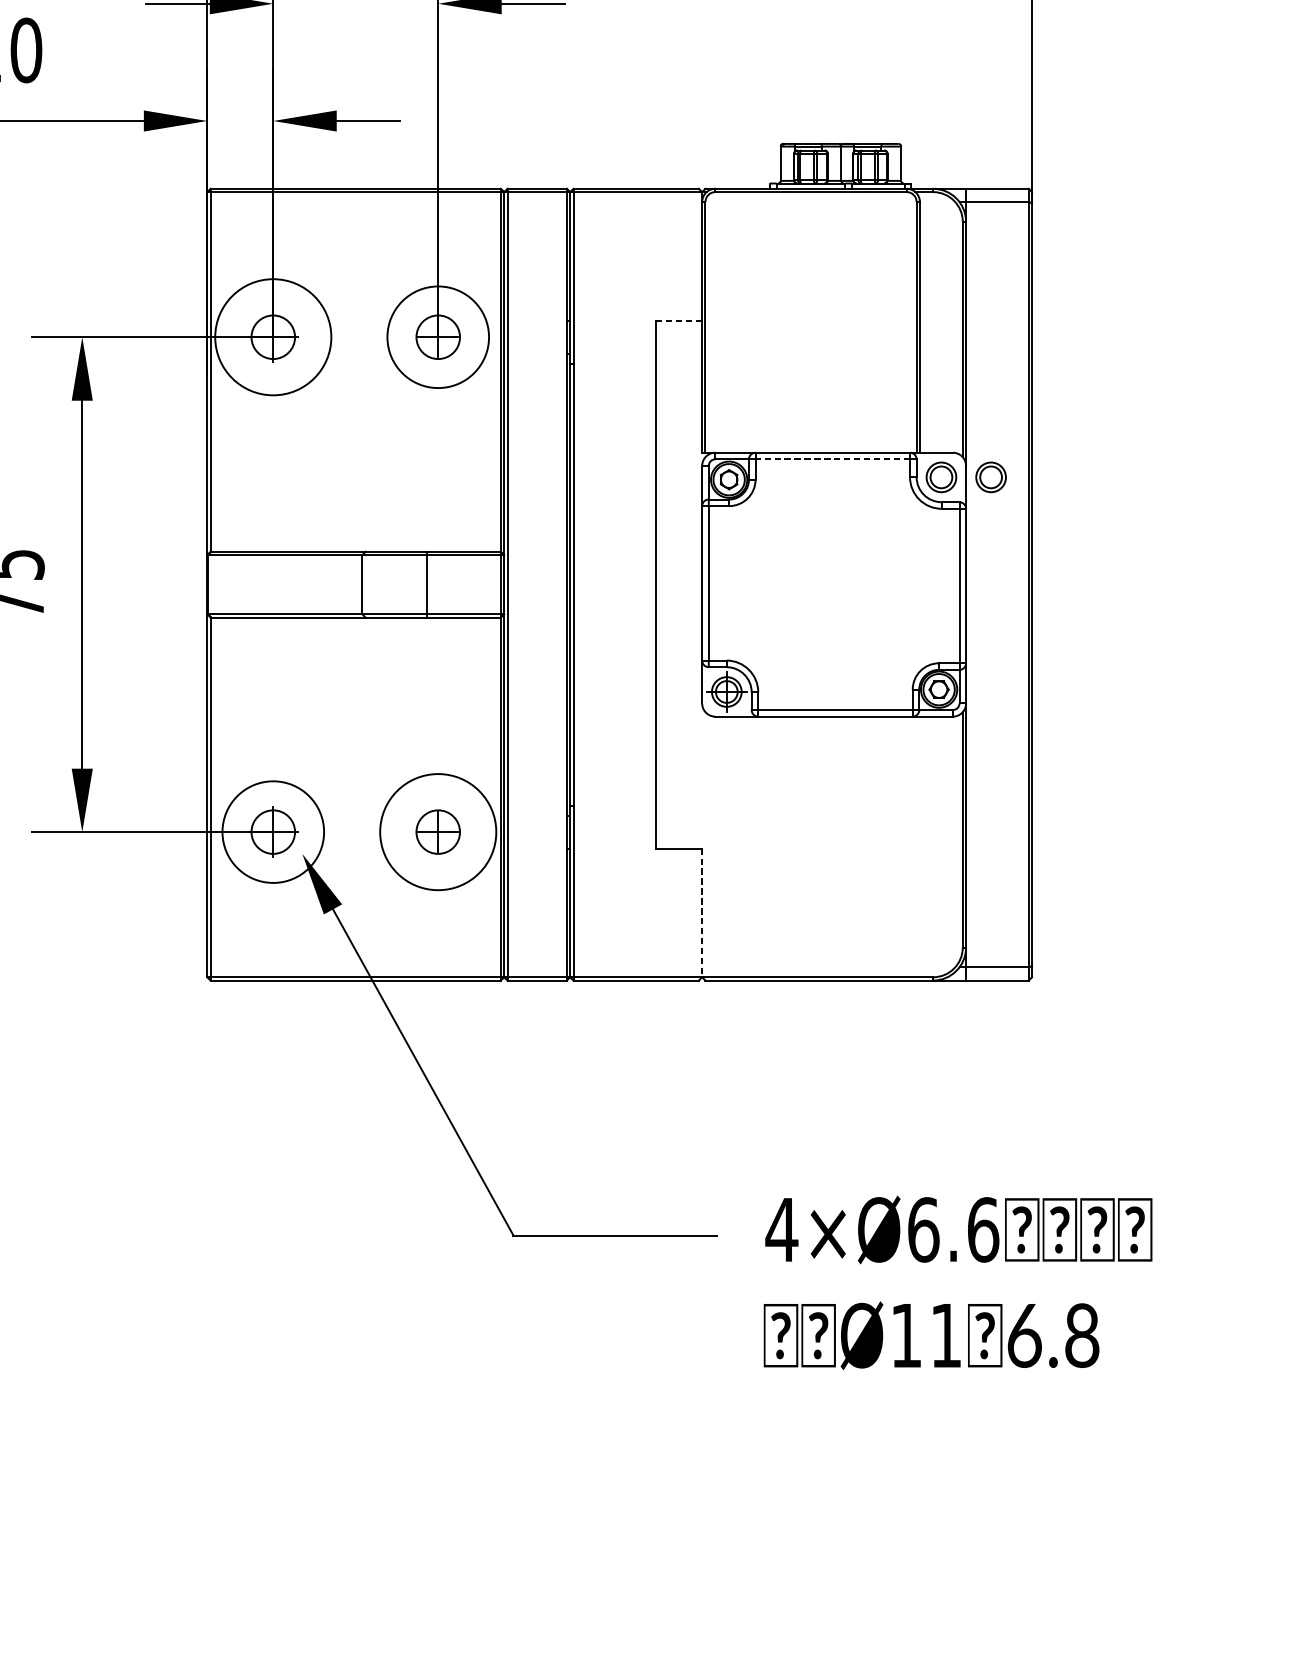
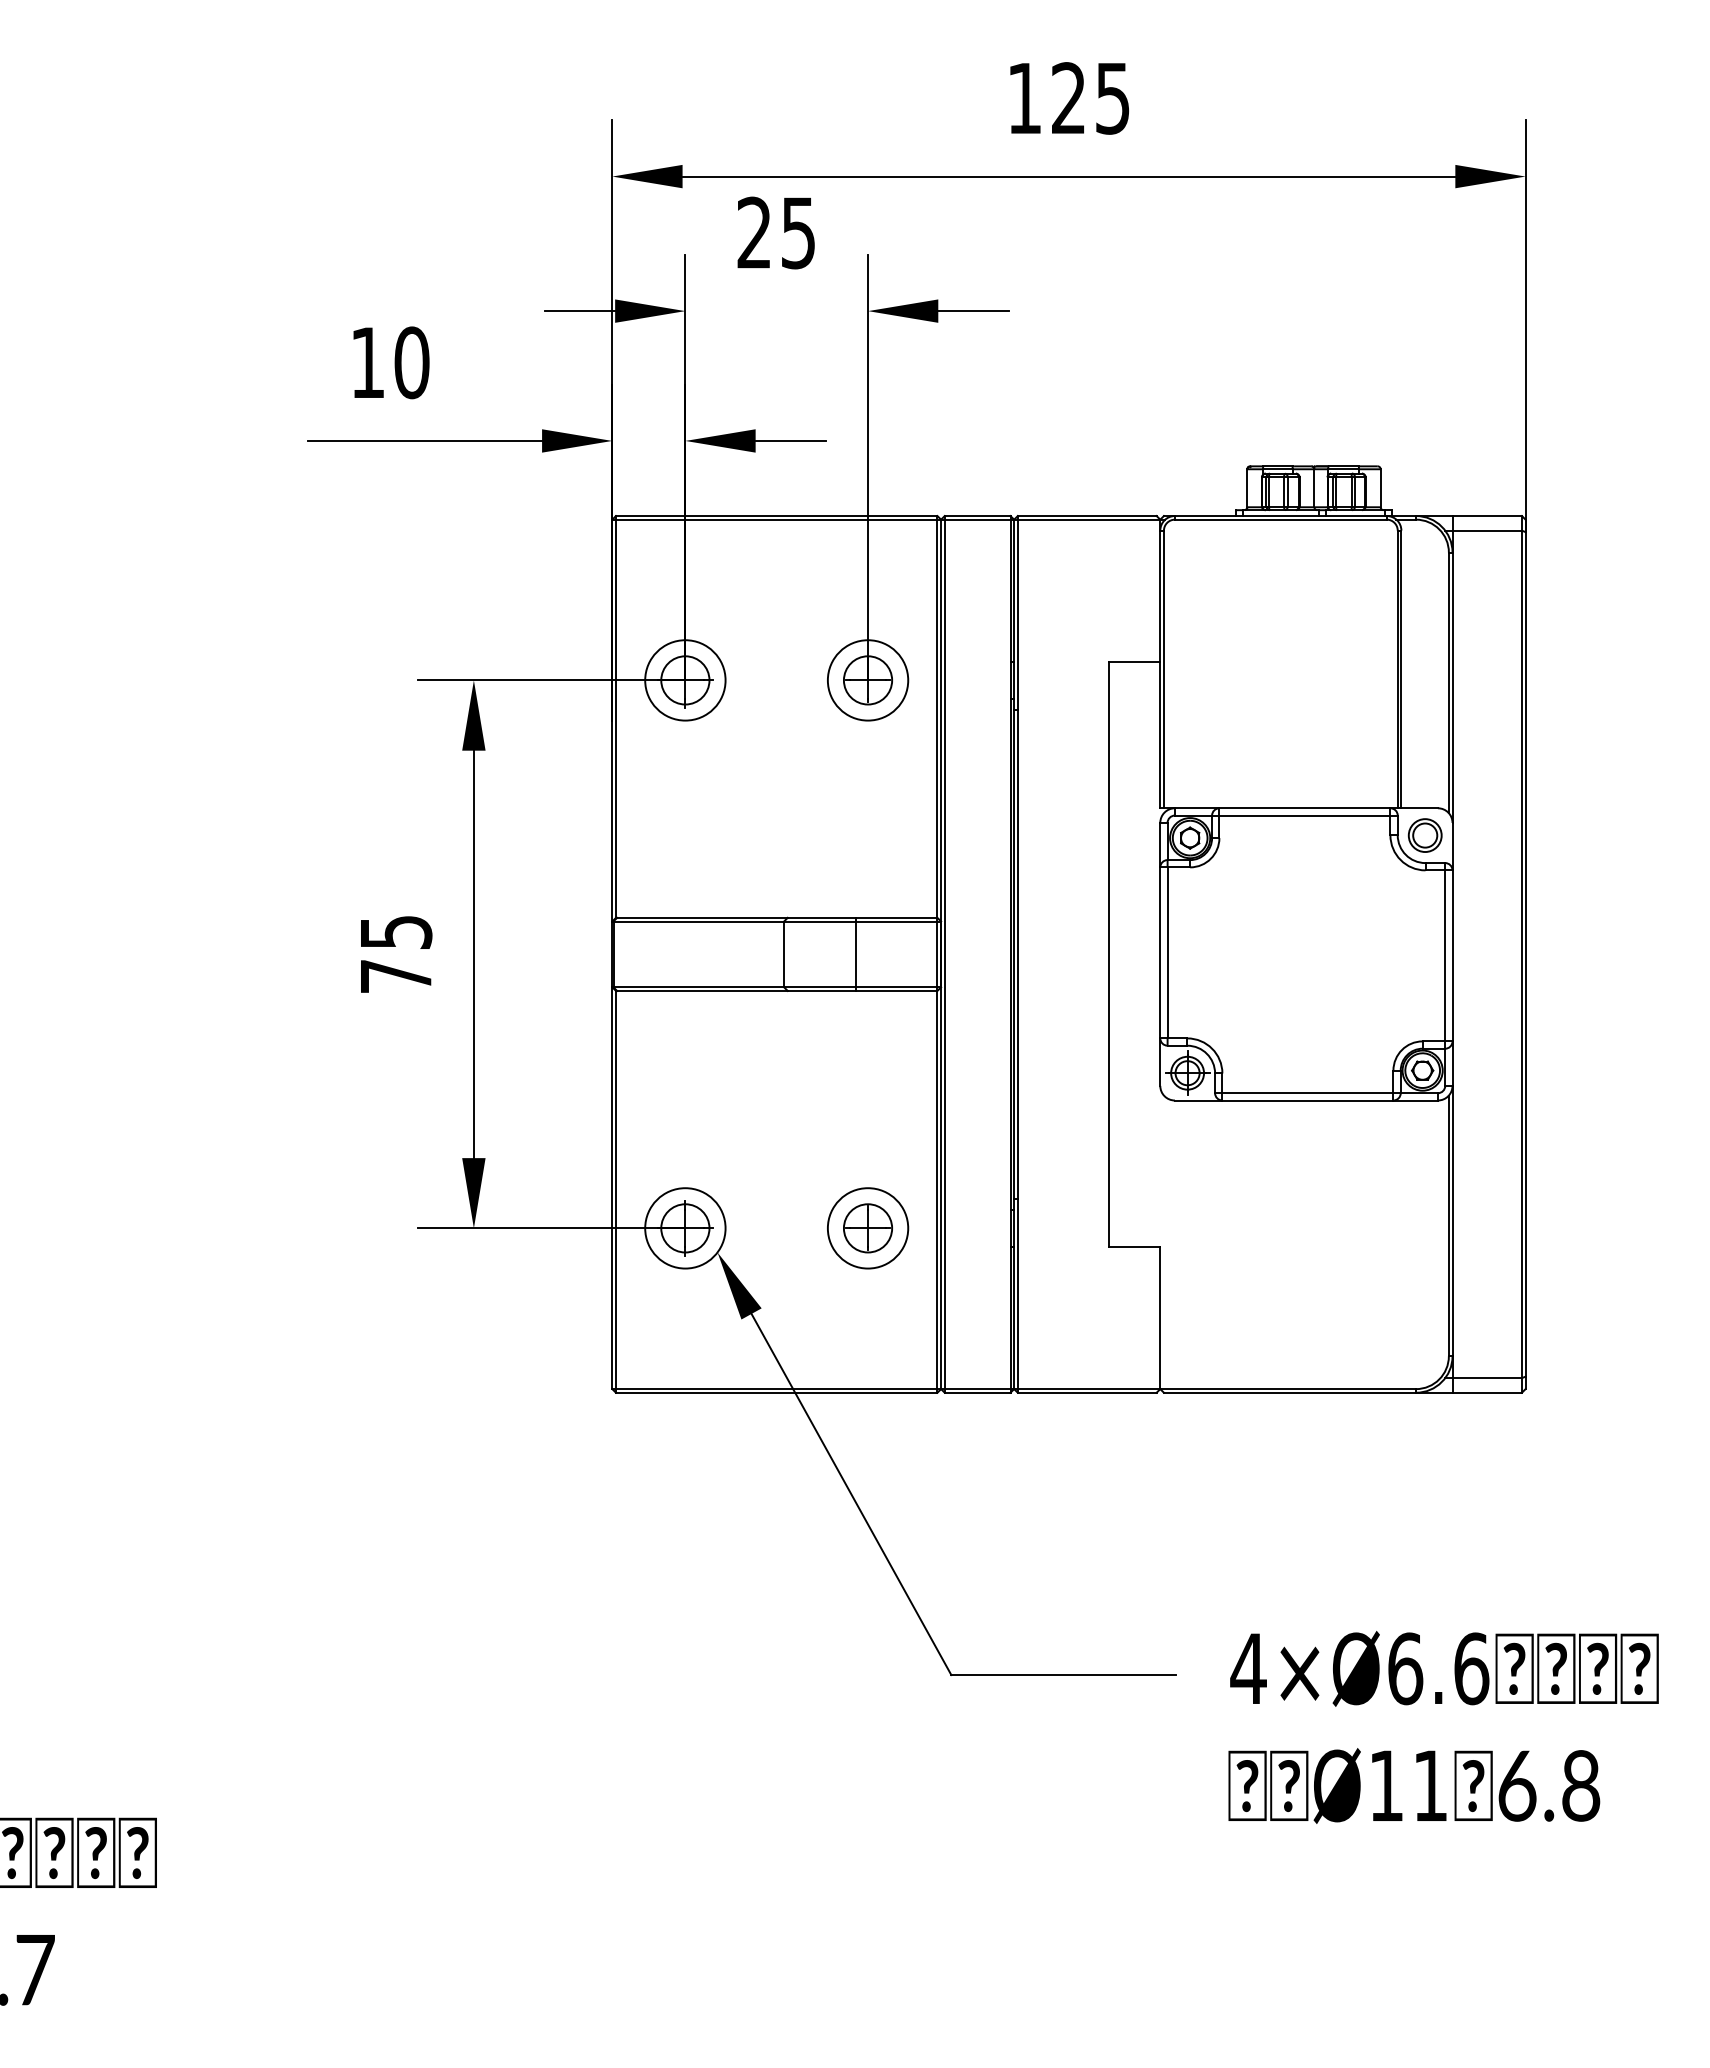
line: (678, 321) -> (1134, 662), dashed -> solid
circle: (273, 337) -> (685, 680), size x0.62
circle: (437, 337) -> (867, 680), size x0.71
line: (832, 459) -> (1304, 815), dashed -> solid
part: (990, 477) -> (1479, 835), removed
circle: (273, 832) -> (685, 1228), size x0.71
circle: (437, 832) -> (867, 1228), size x0.62
line: (702, 913) -> (1160, 1318), dashed -> solid

